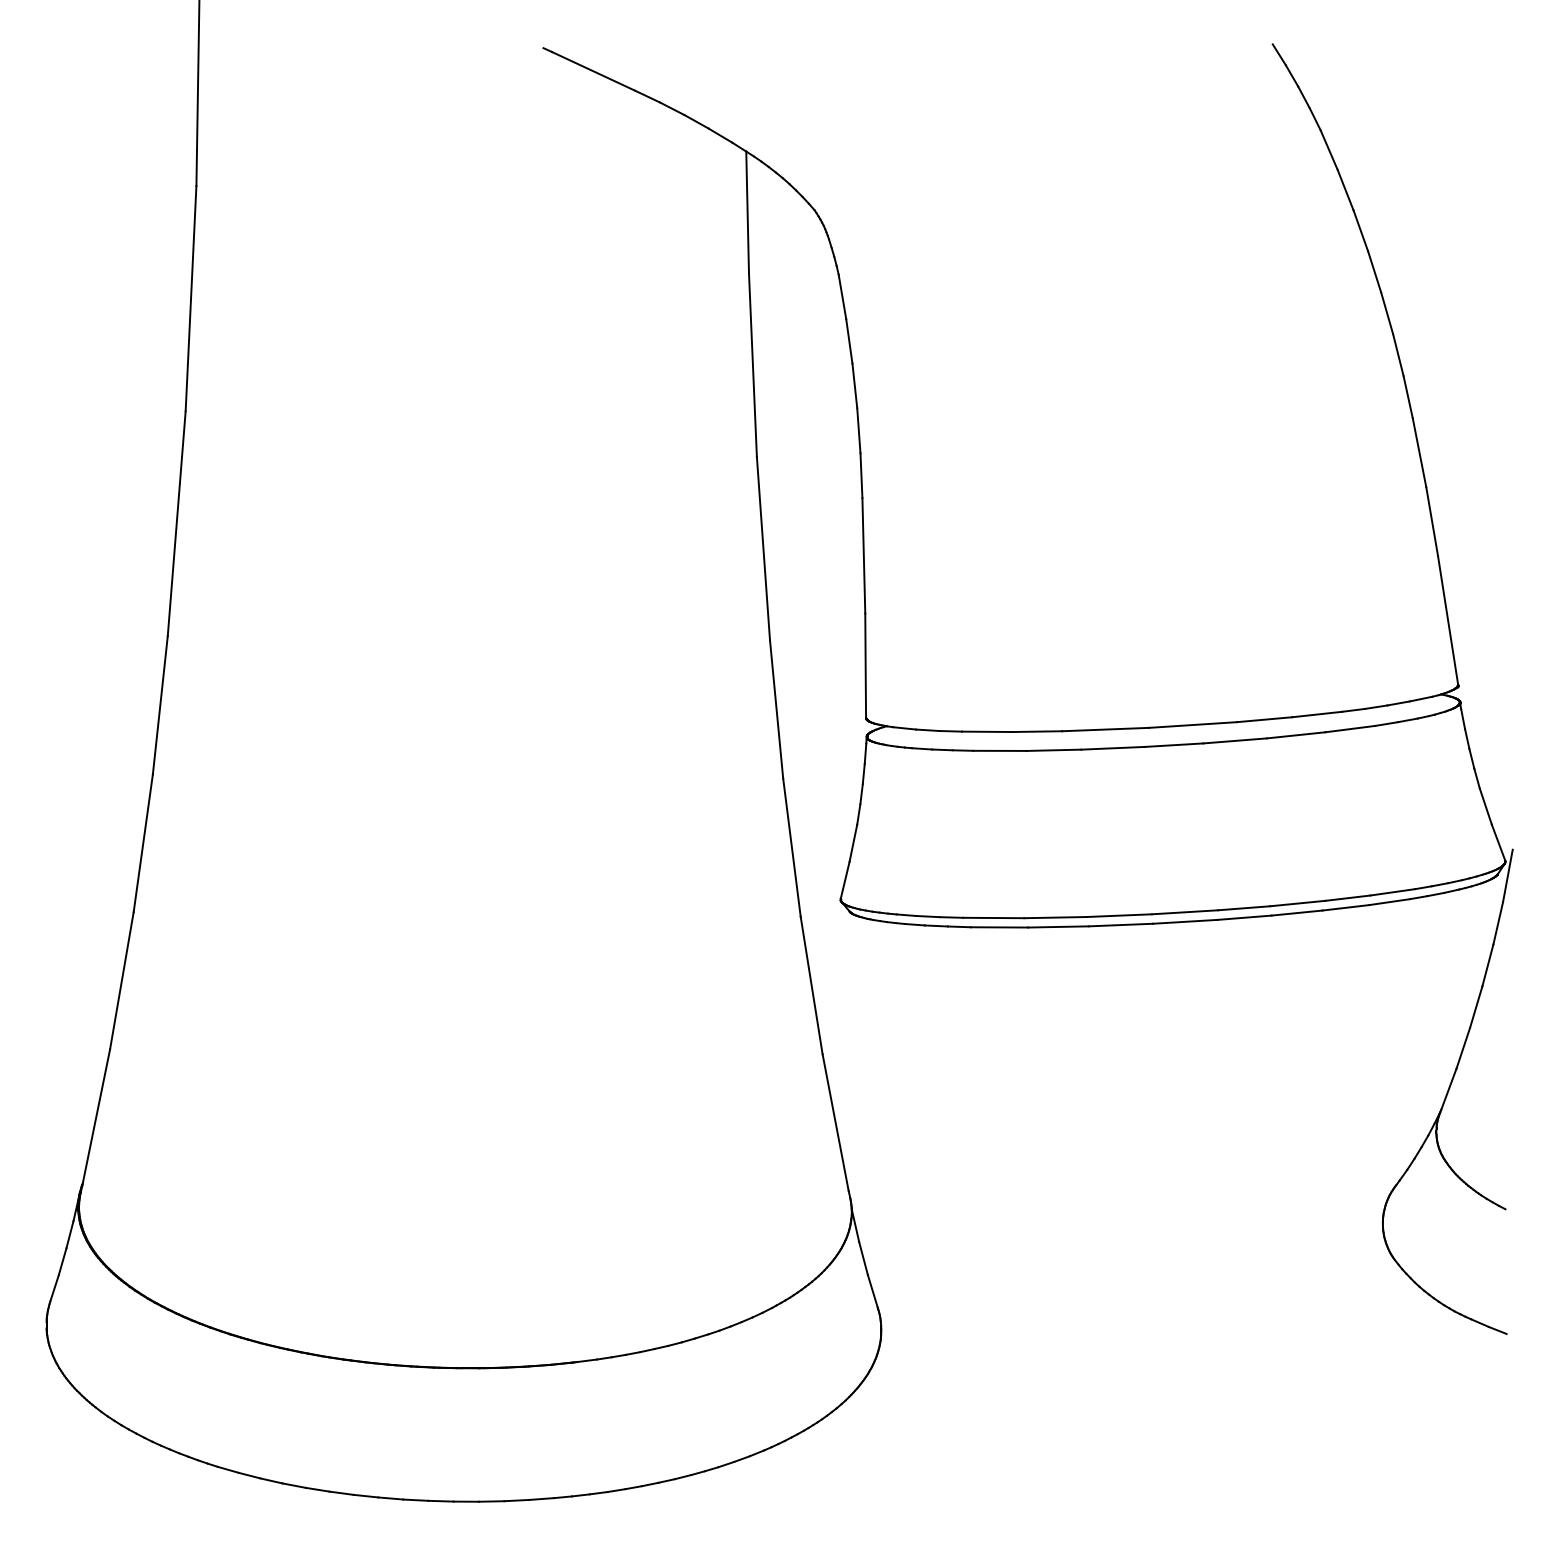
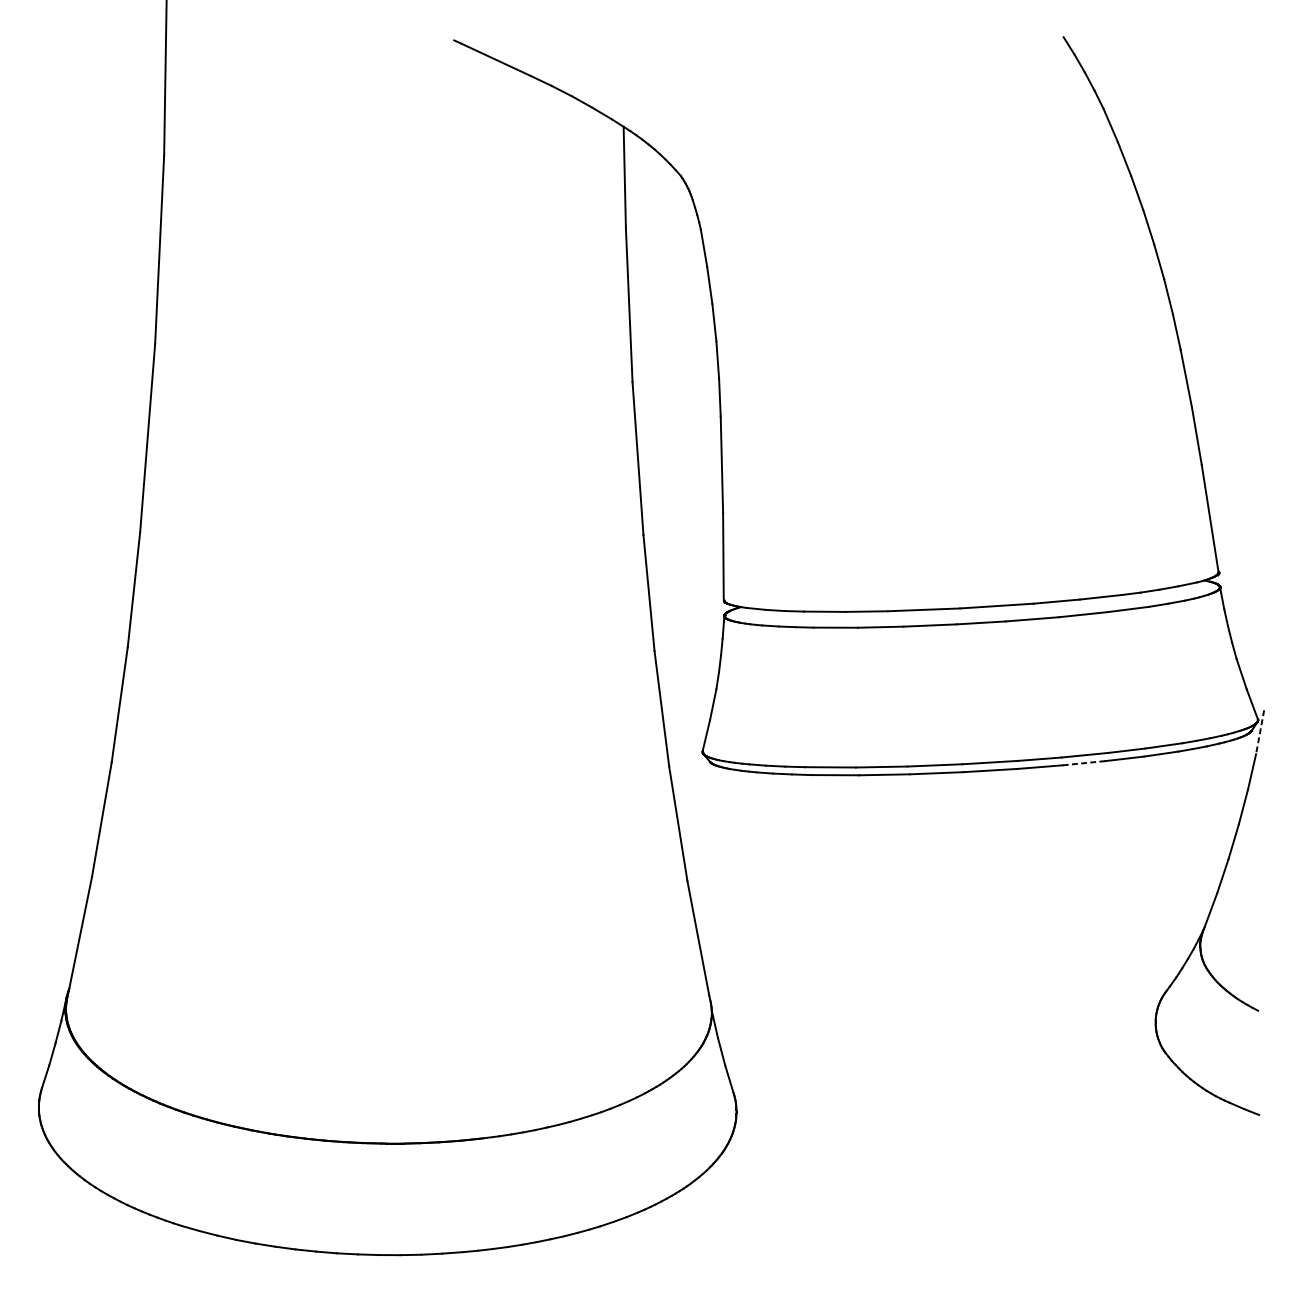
line: (1507, 876) -> (1259, 732), solid -> dashed
line: (1297, 913) -> (1084, 763), solid -> dashed

